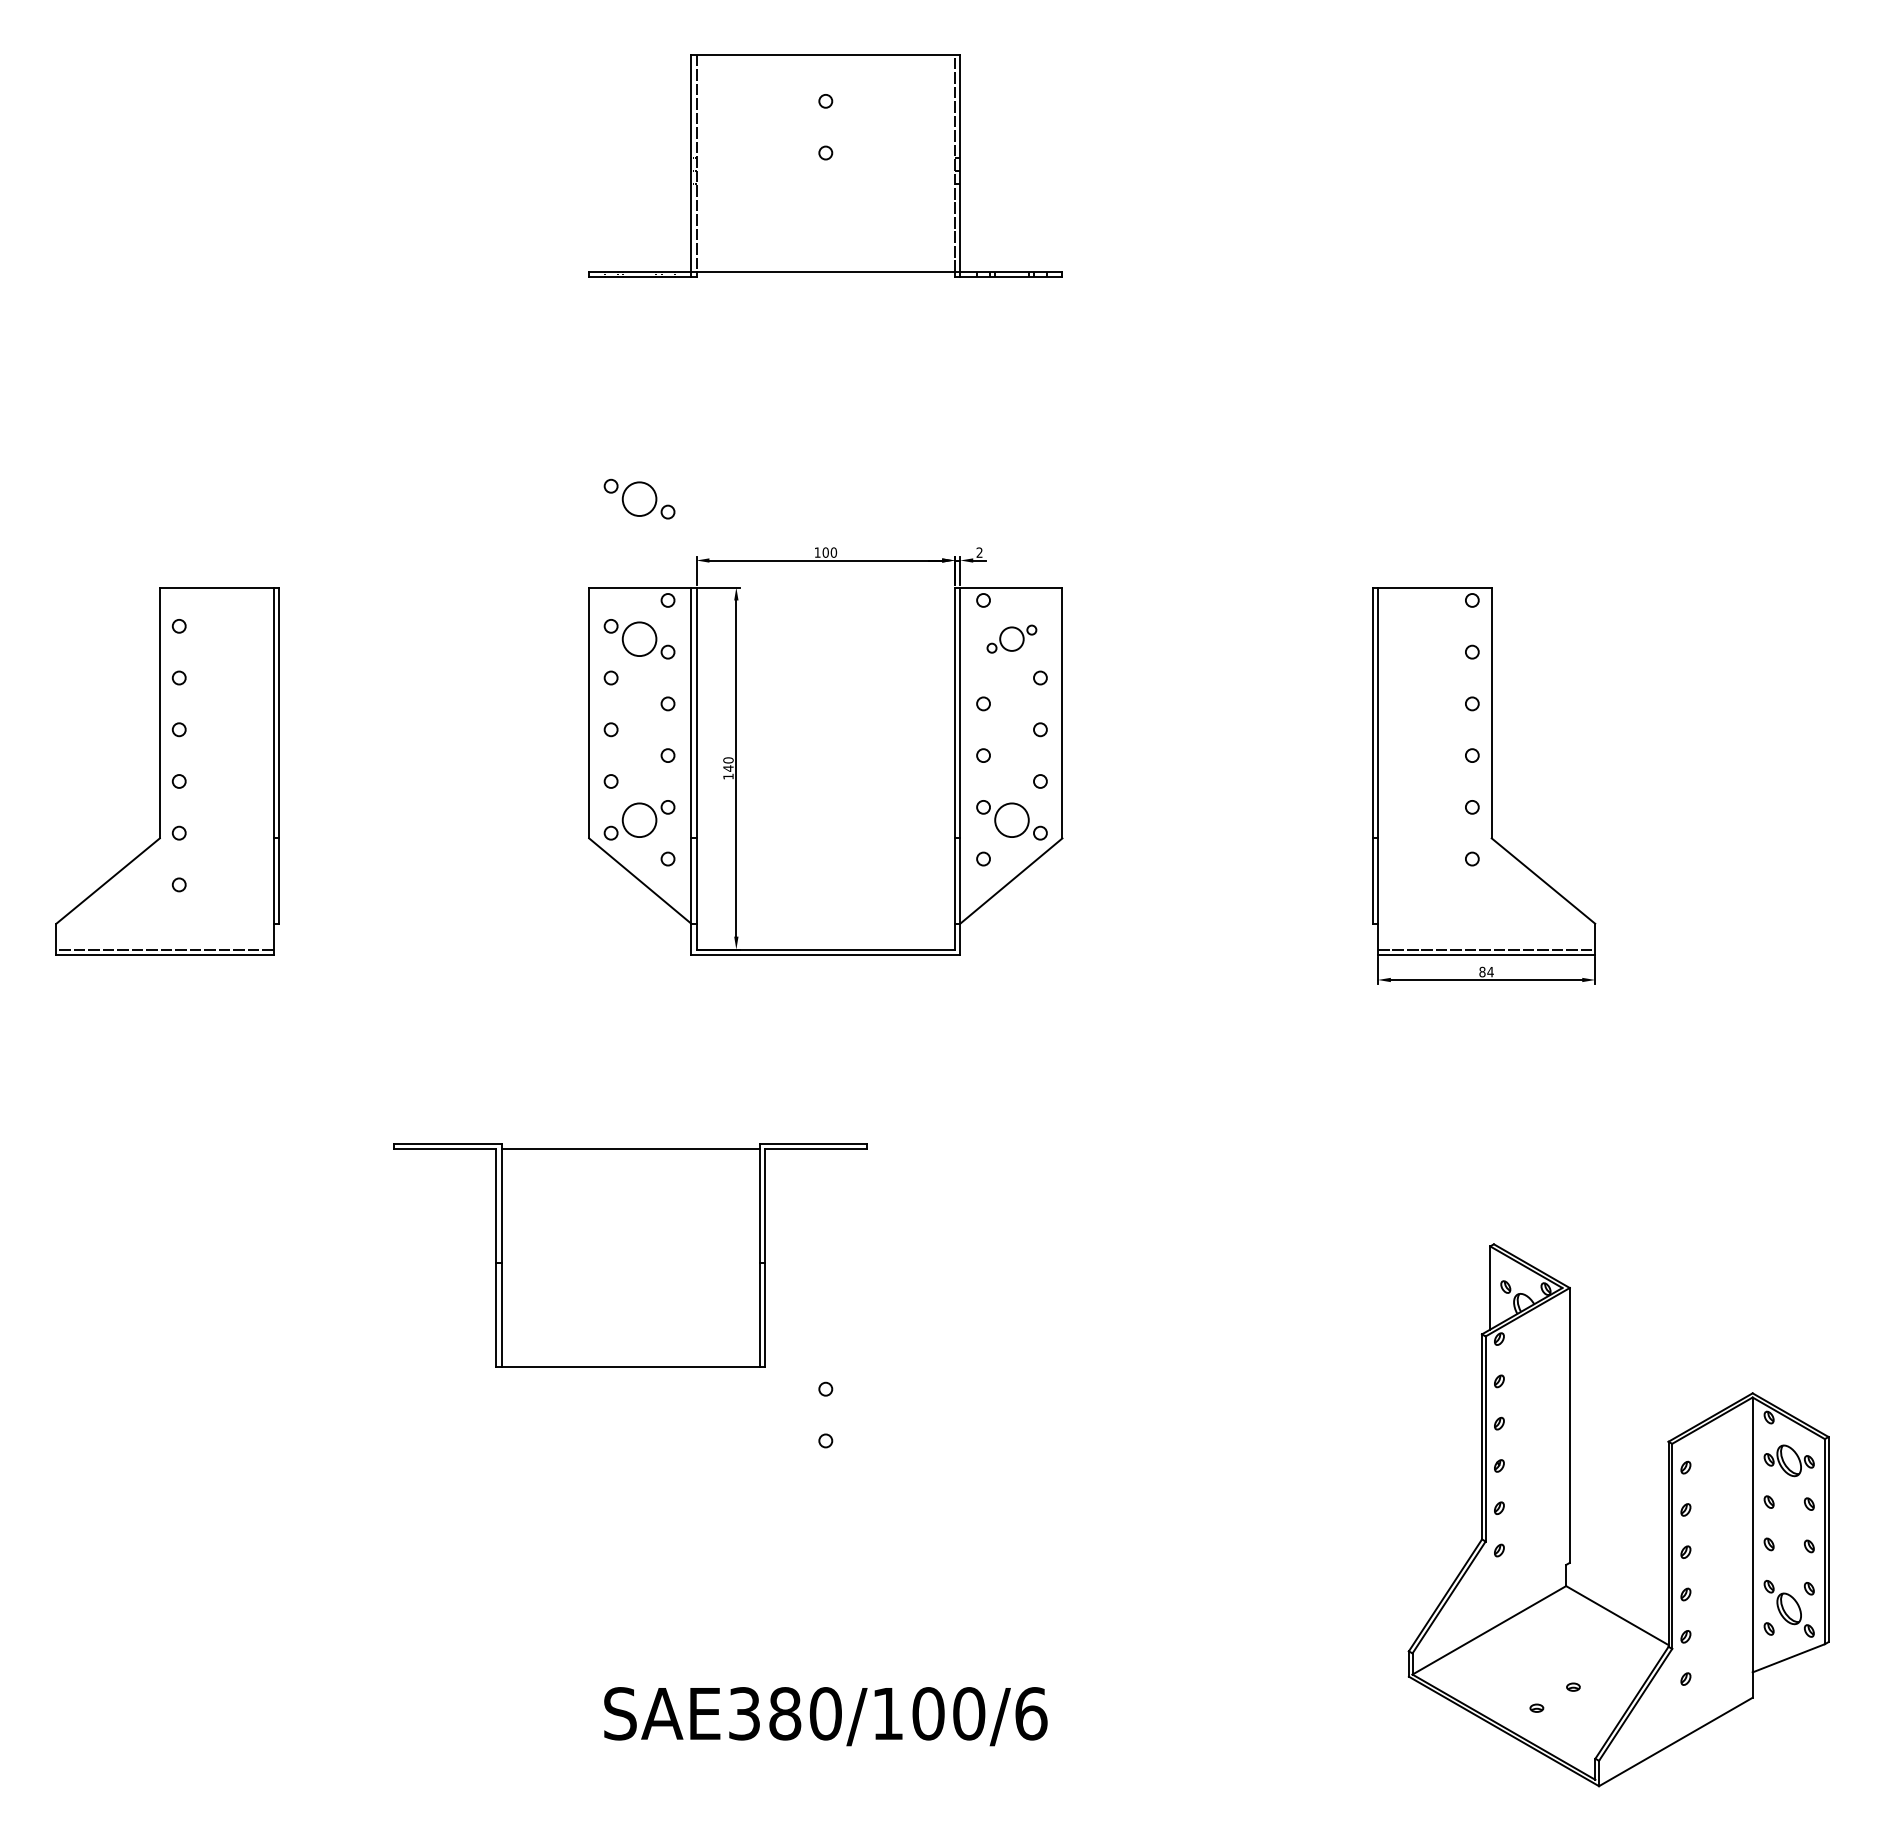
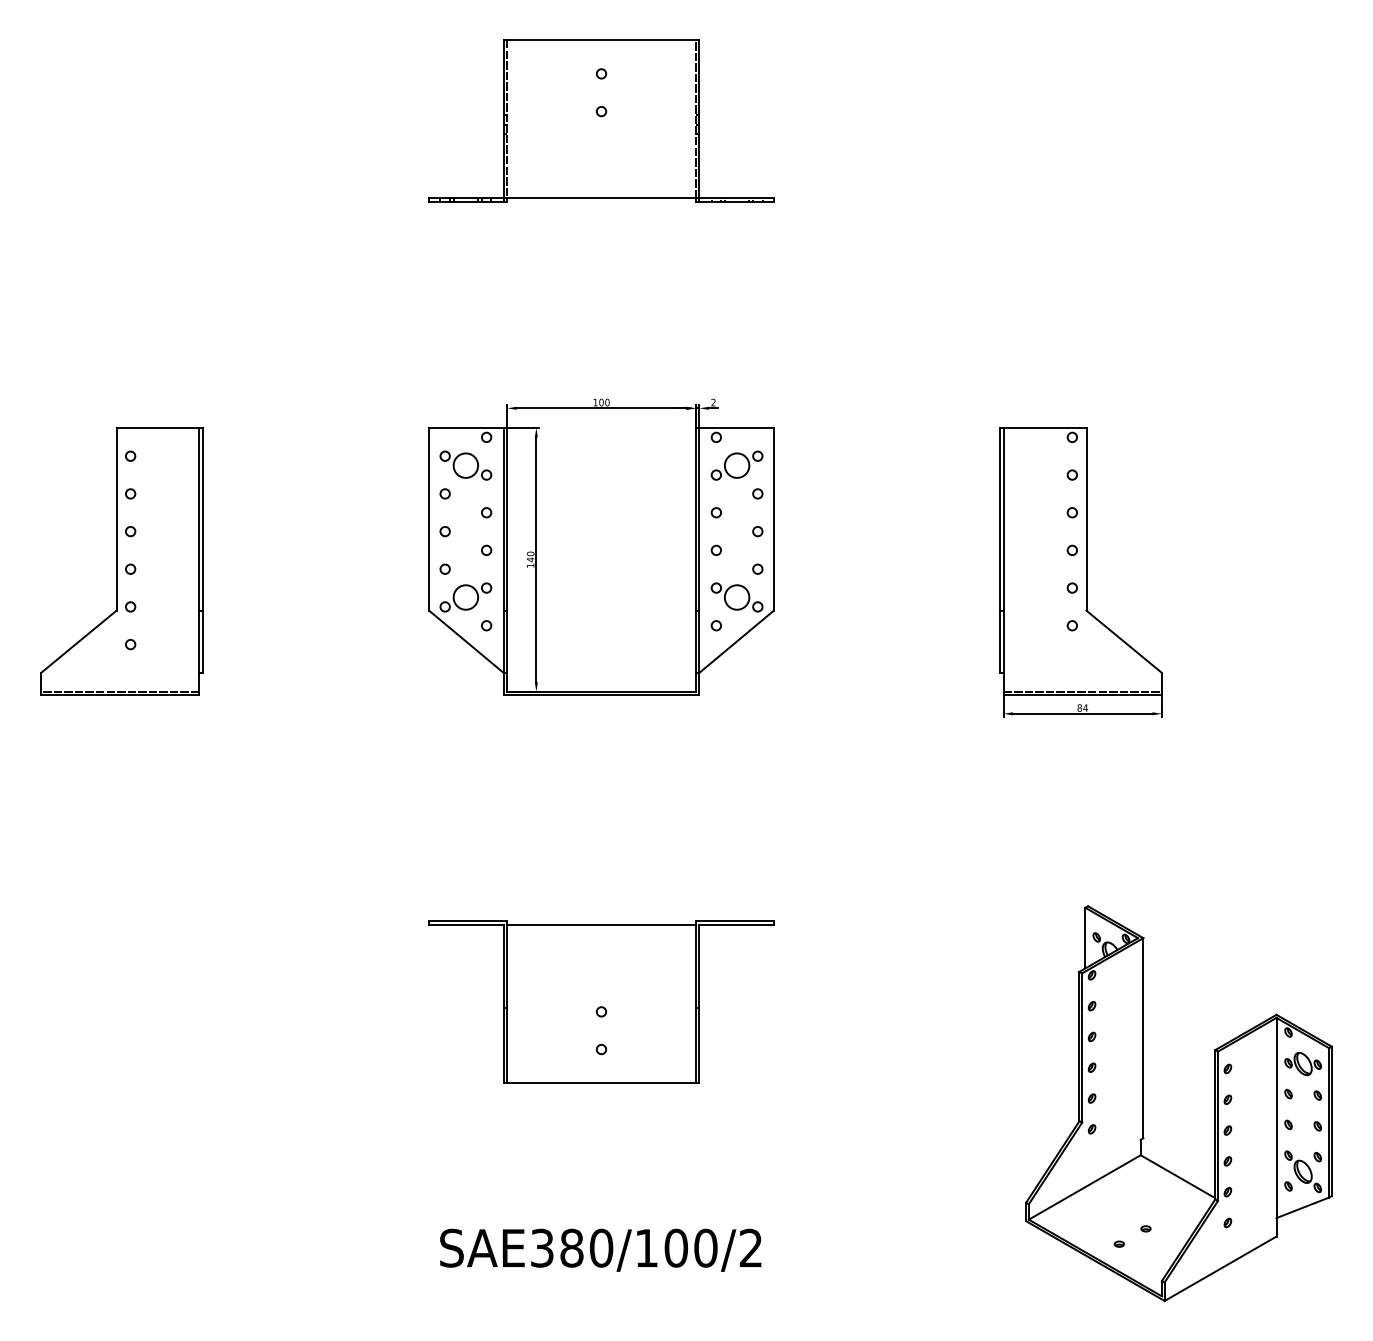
part: (639, 498) -> (465, 363), removed
part: (1011, 639) -> (736, 465), size x1.43
part: (630, 1254) -> (601, 1001), moved
text: (1030, 1712) -> (750, 1247), SAE380/100/6 -> SAE380/100/2

